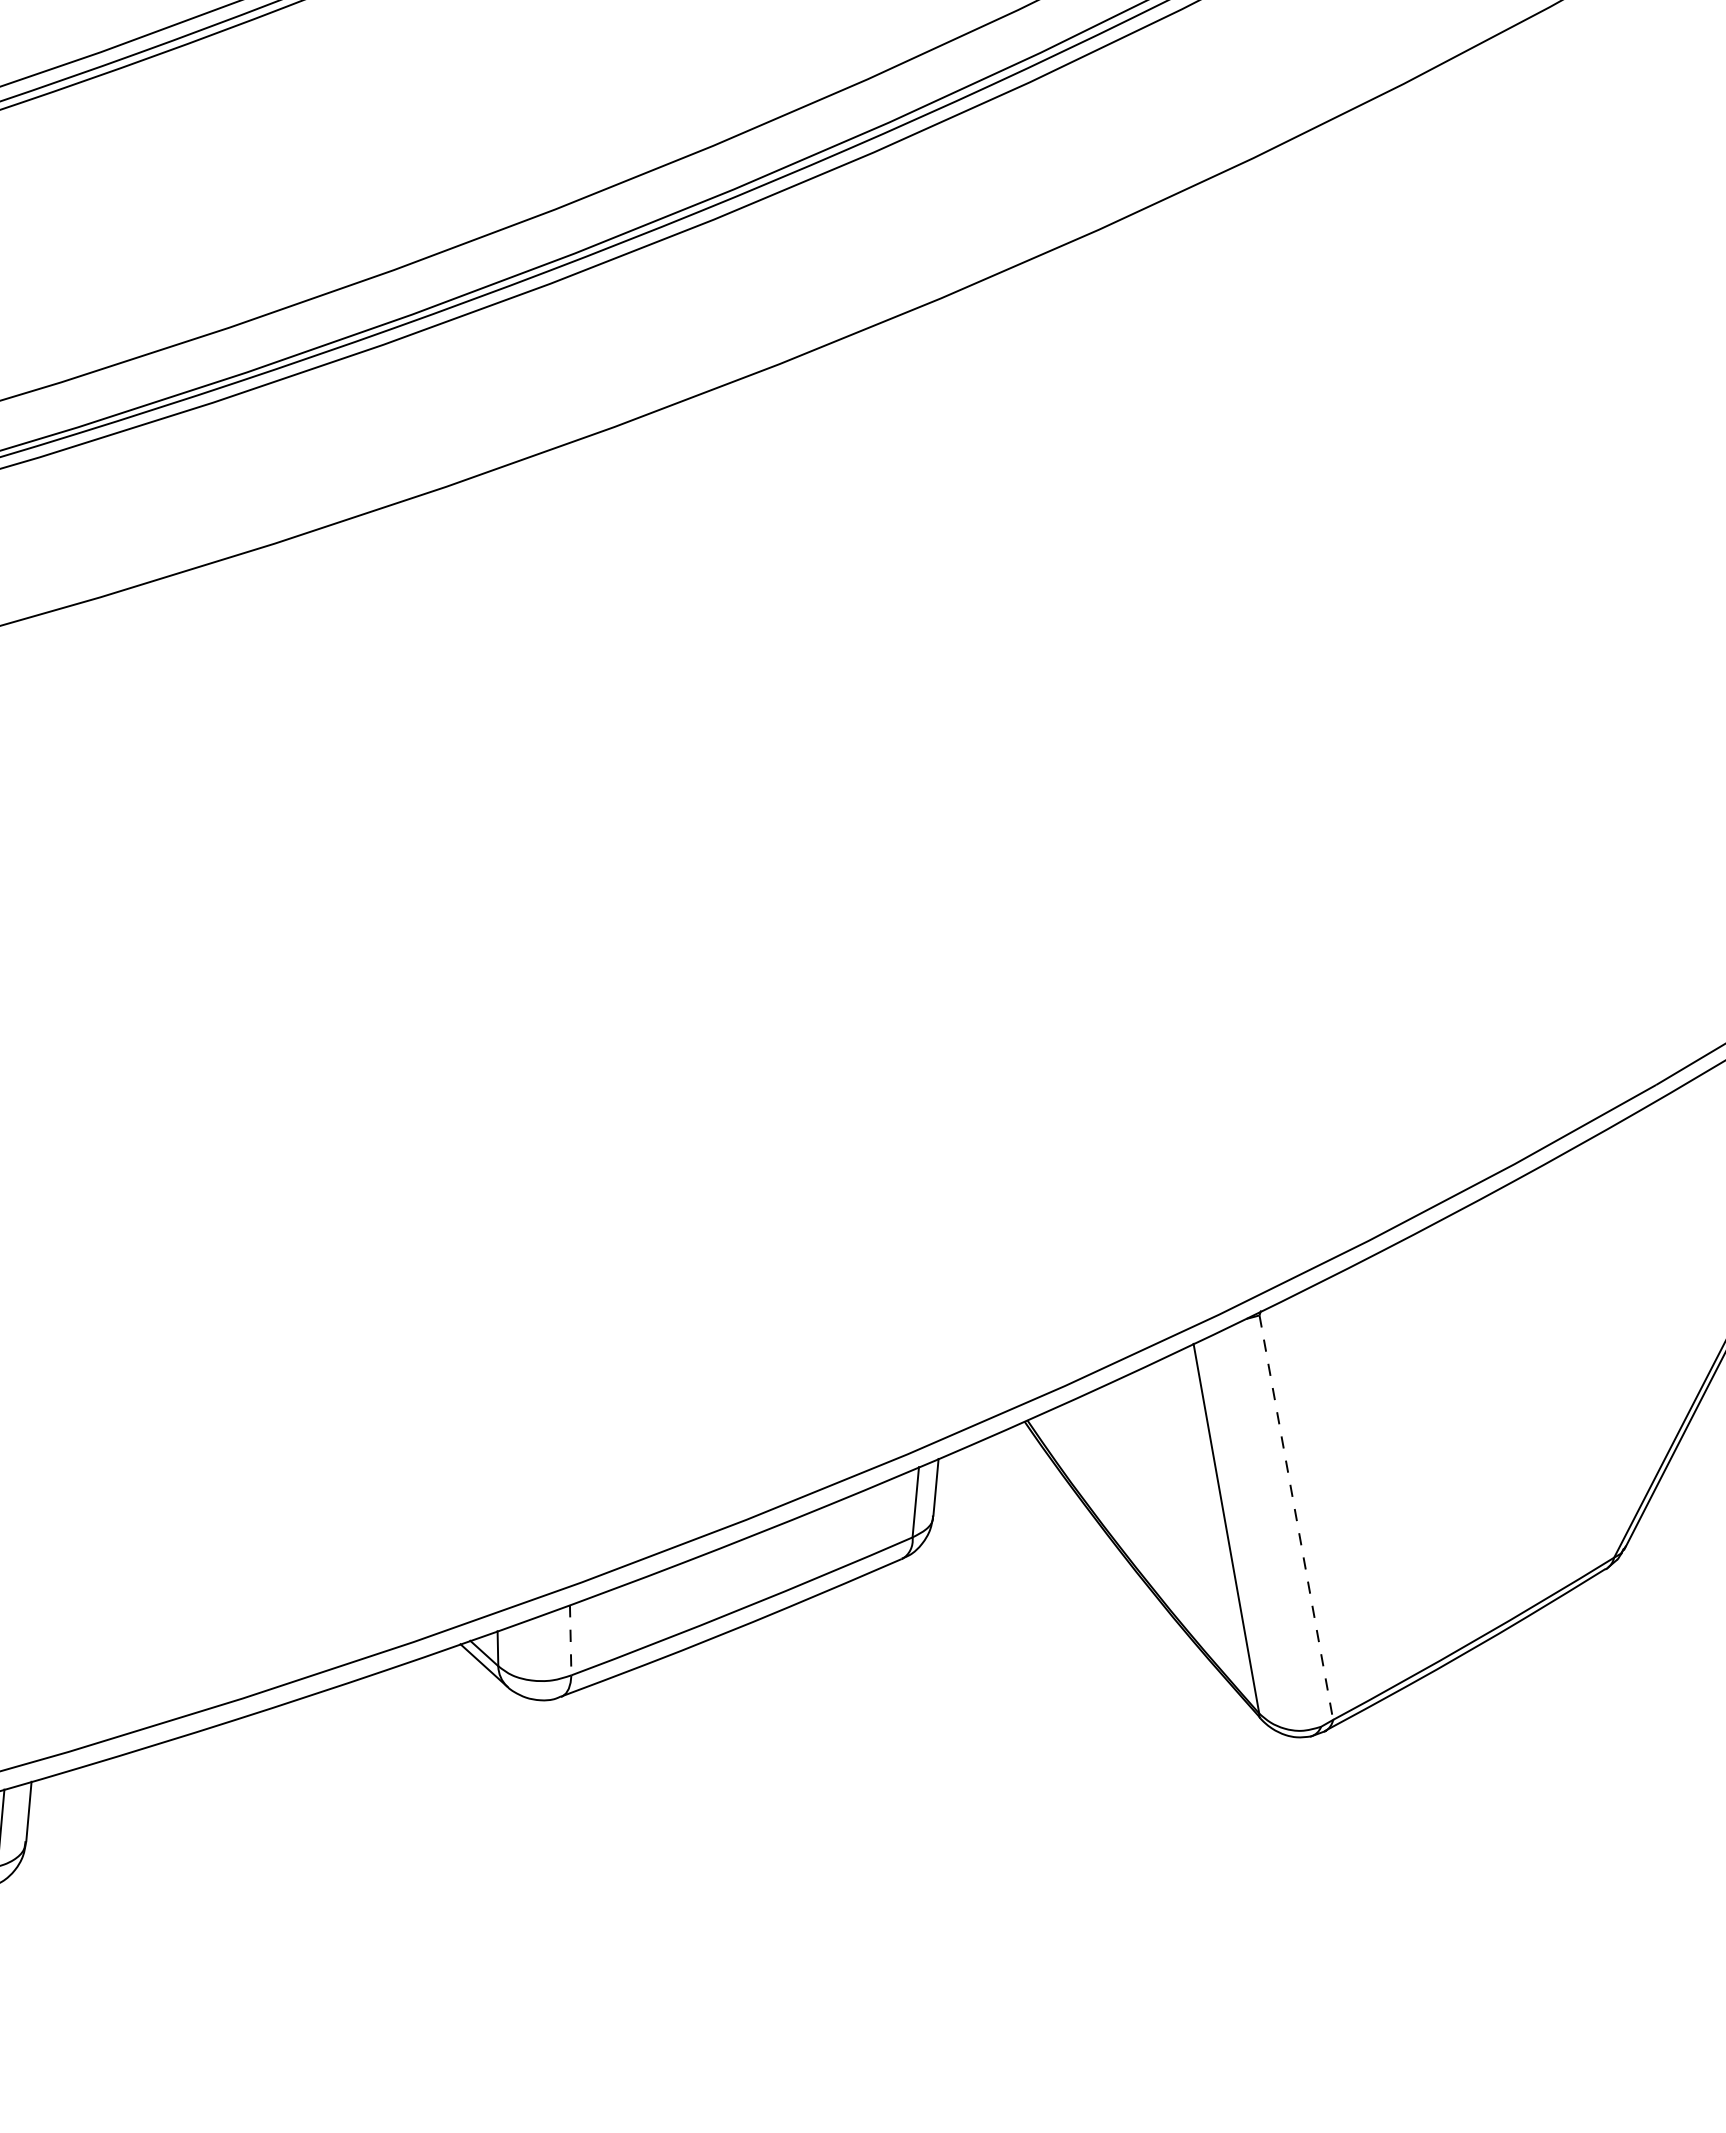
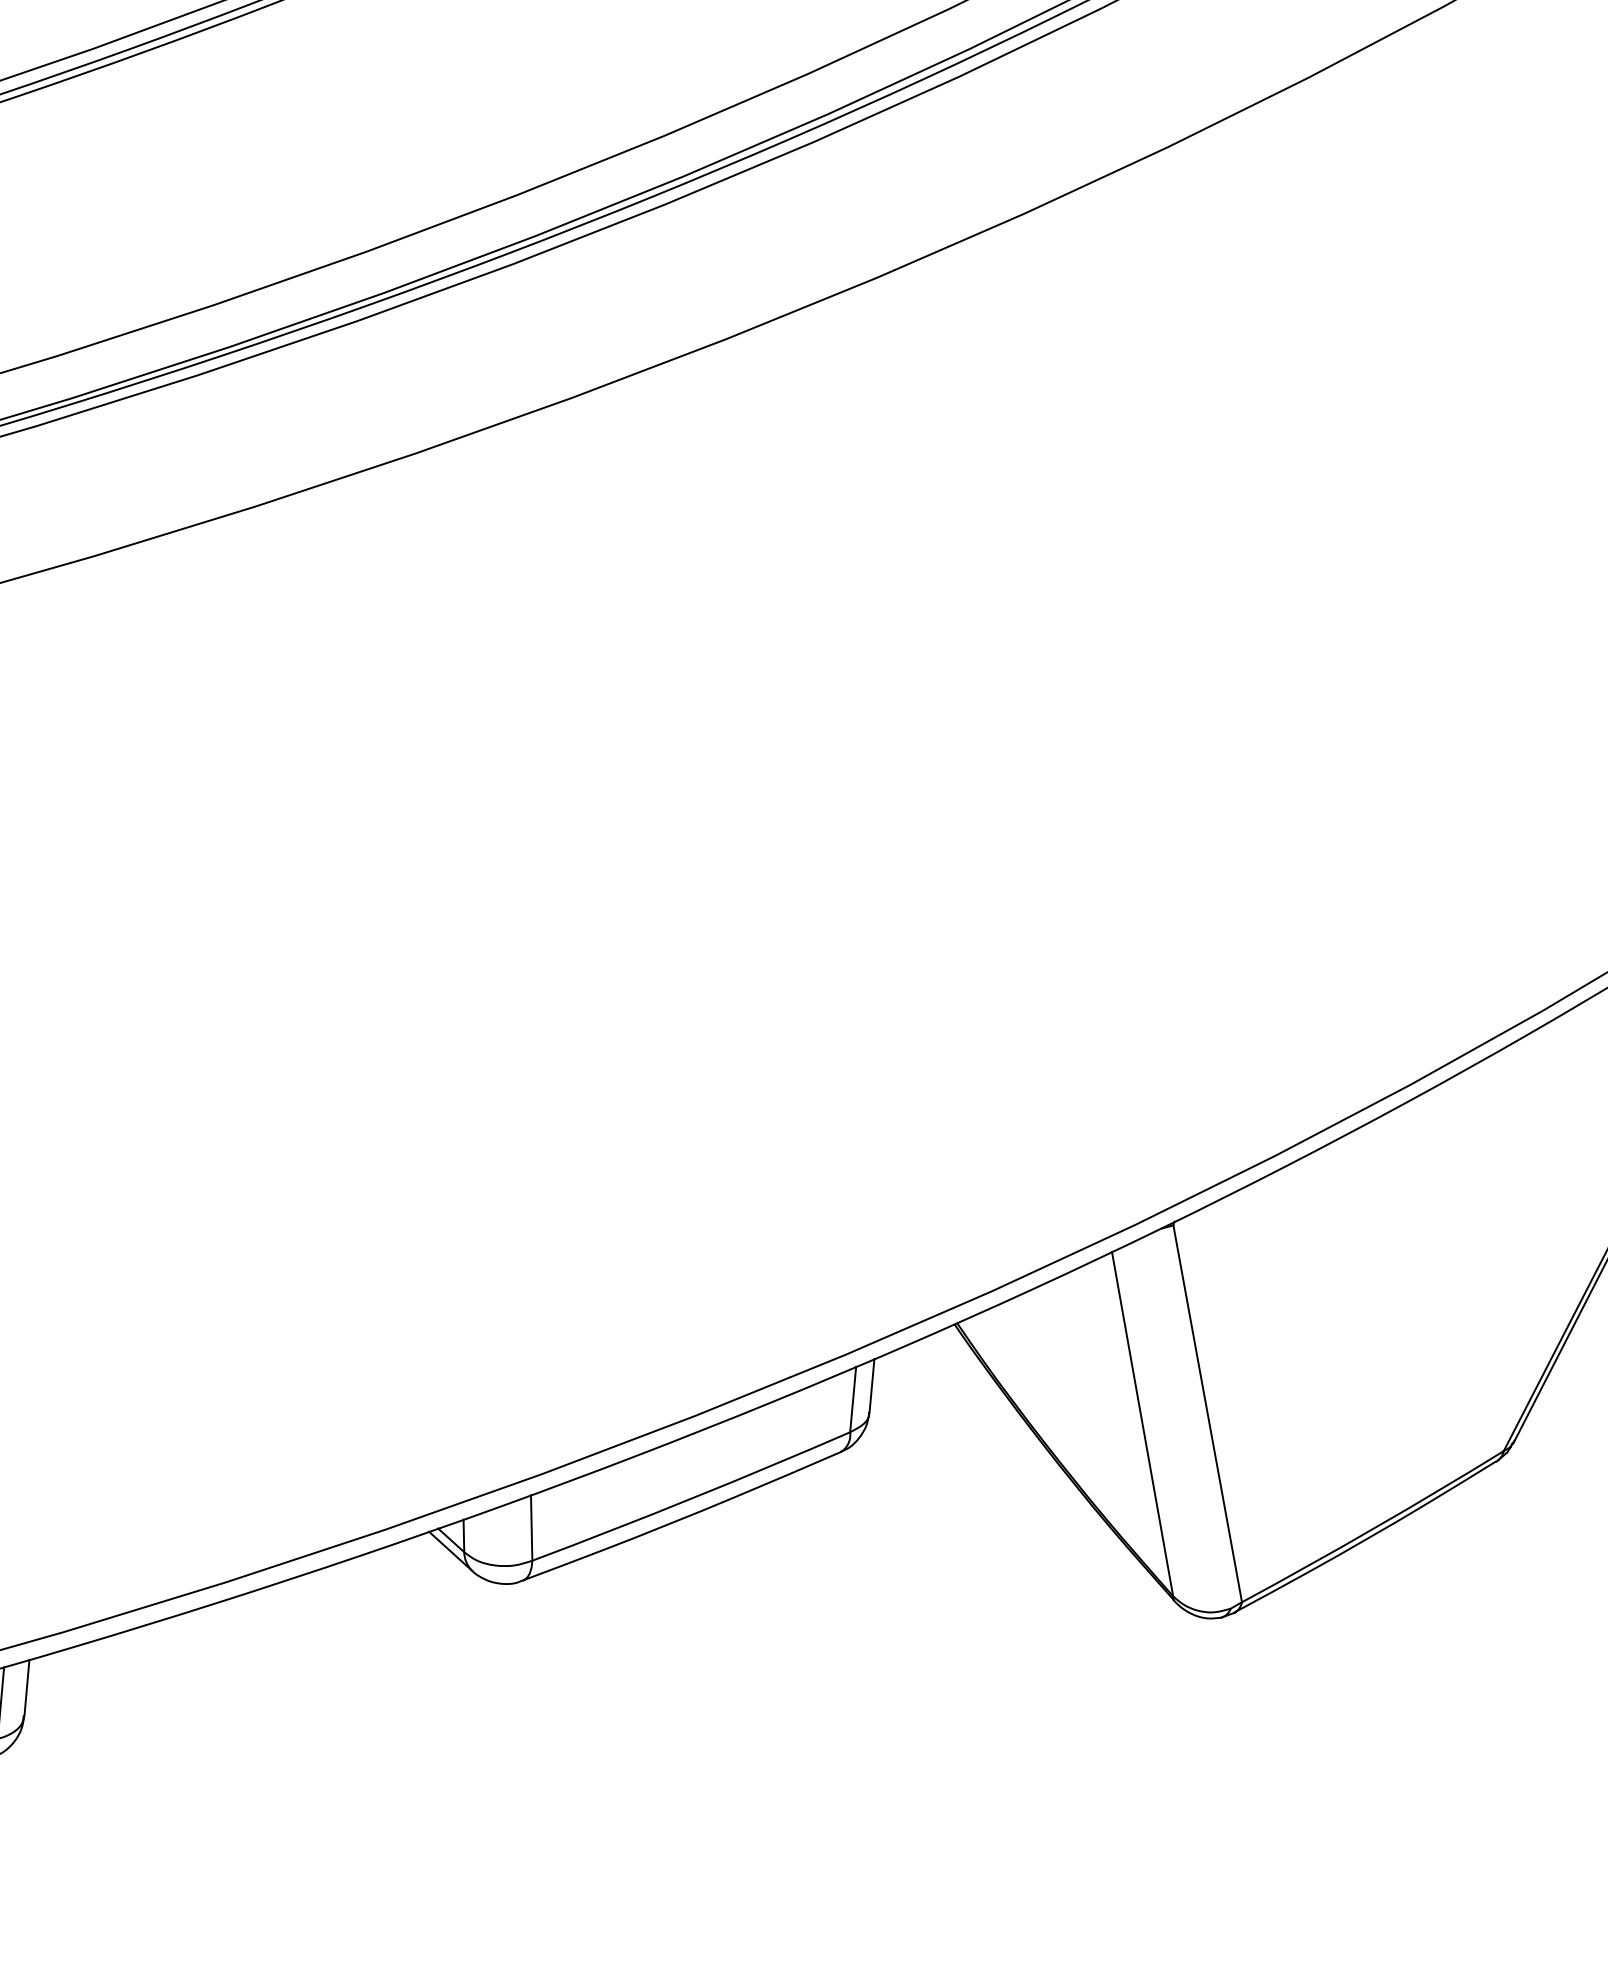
line: (1296, 1517) -> (1207, 1413), dashed -> solid
line: (570, 1639) -> (531, 1527), dashed -> solid

